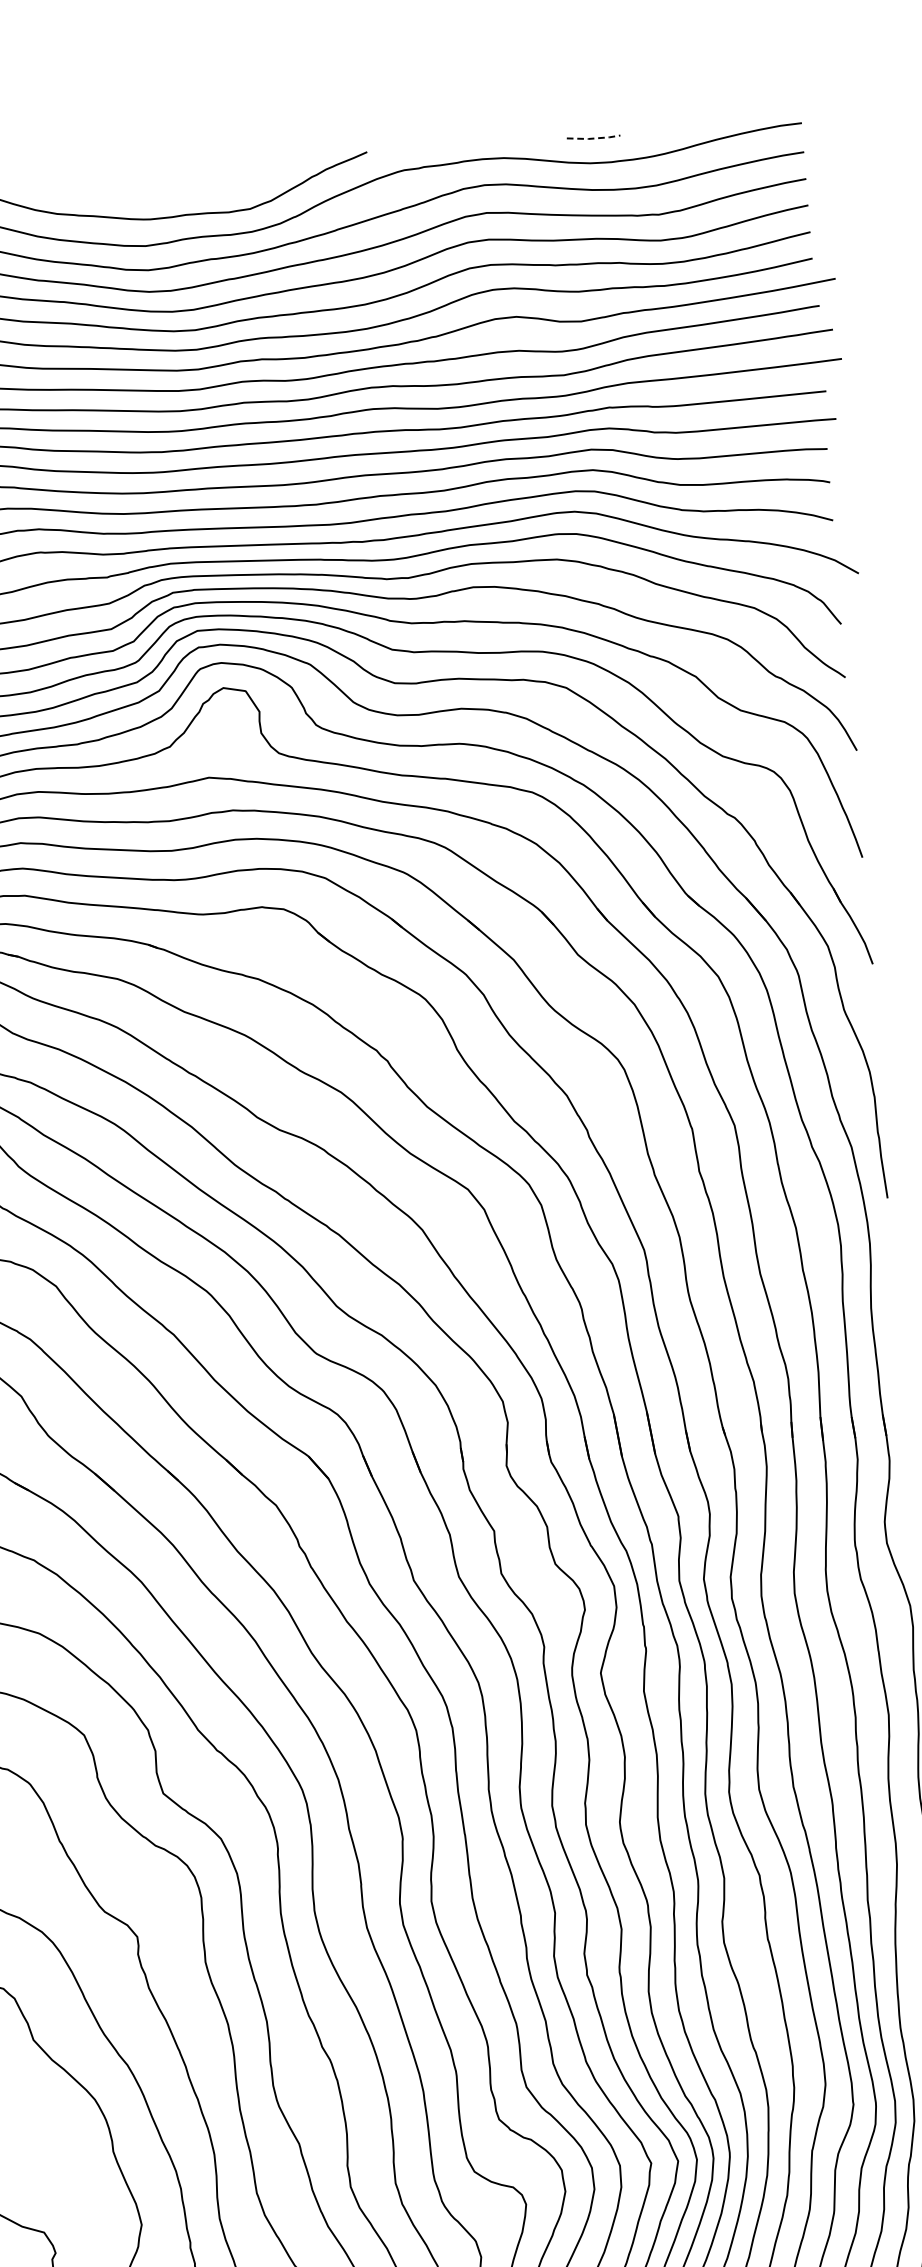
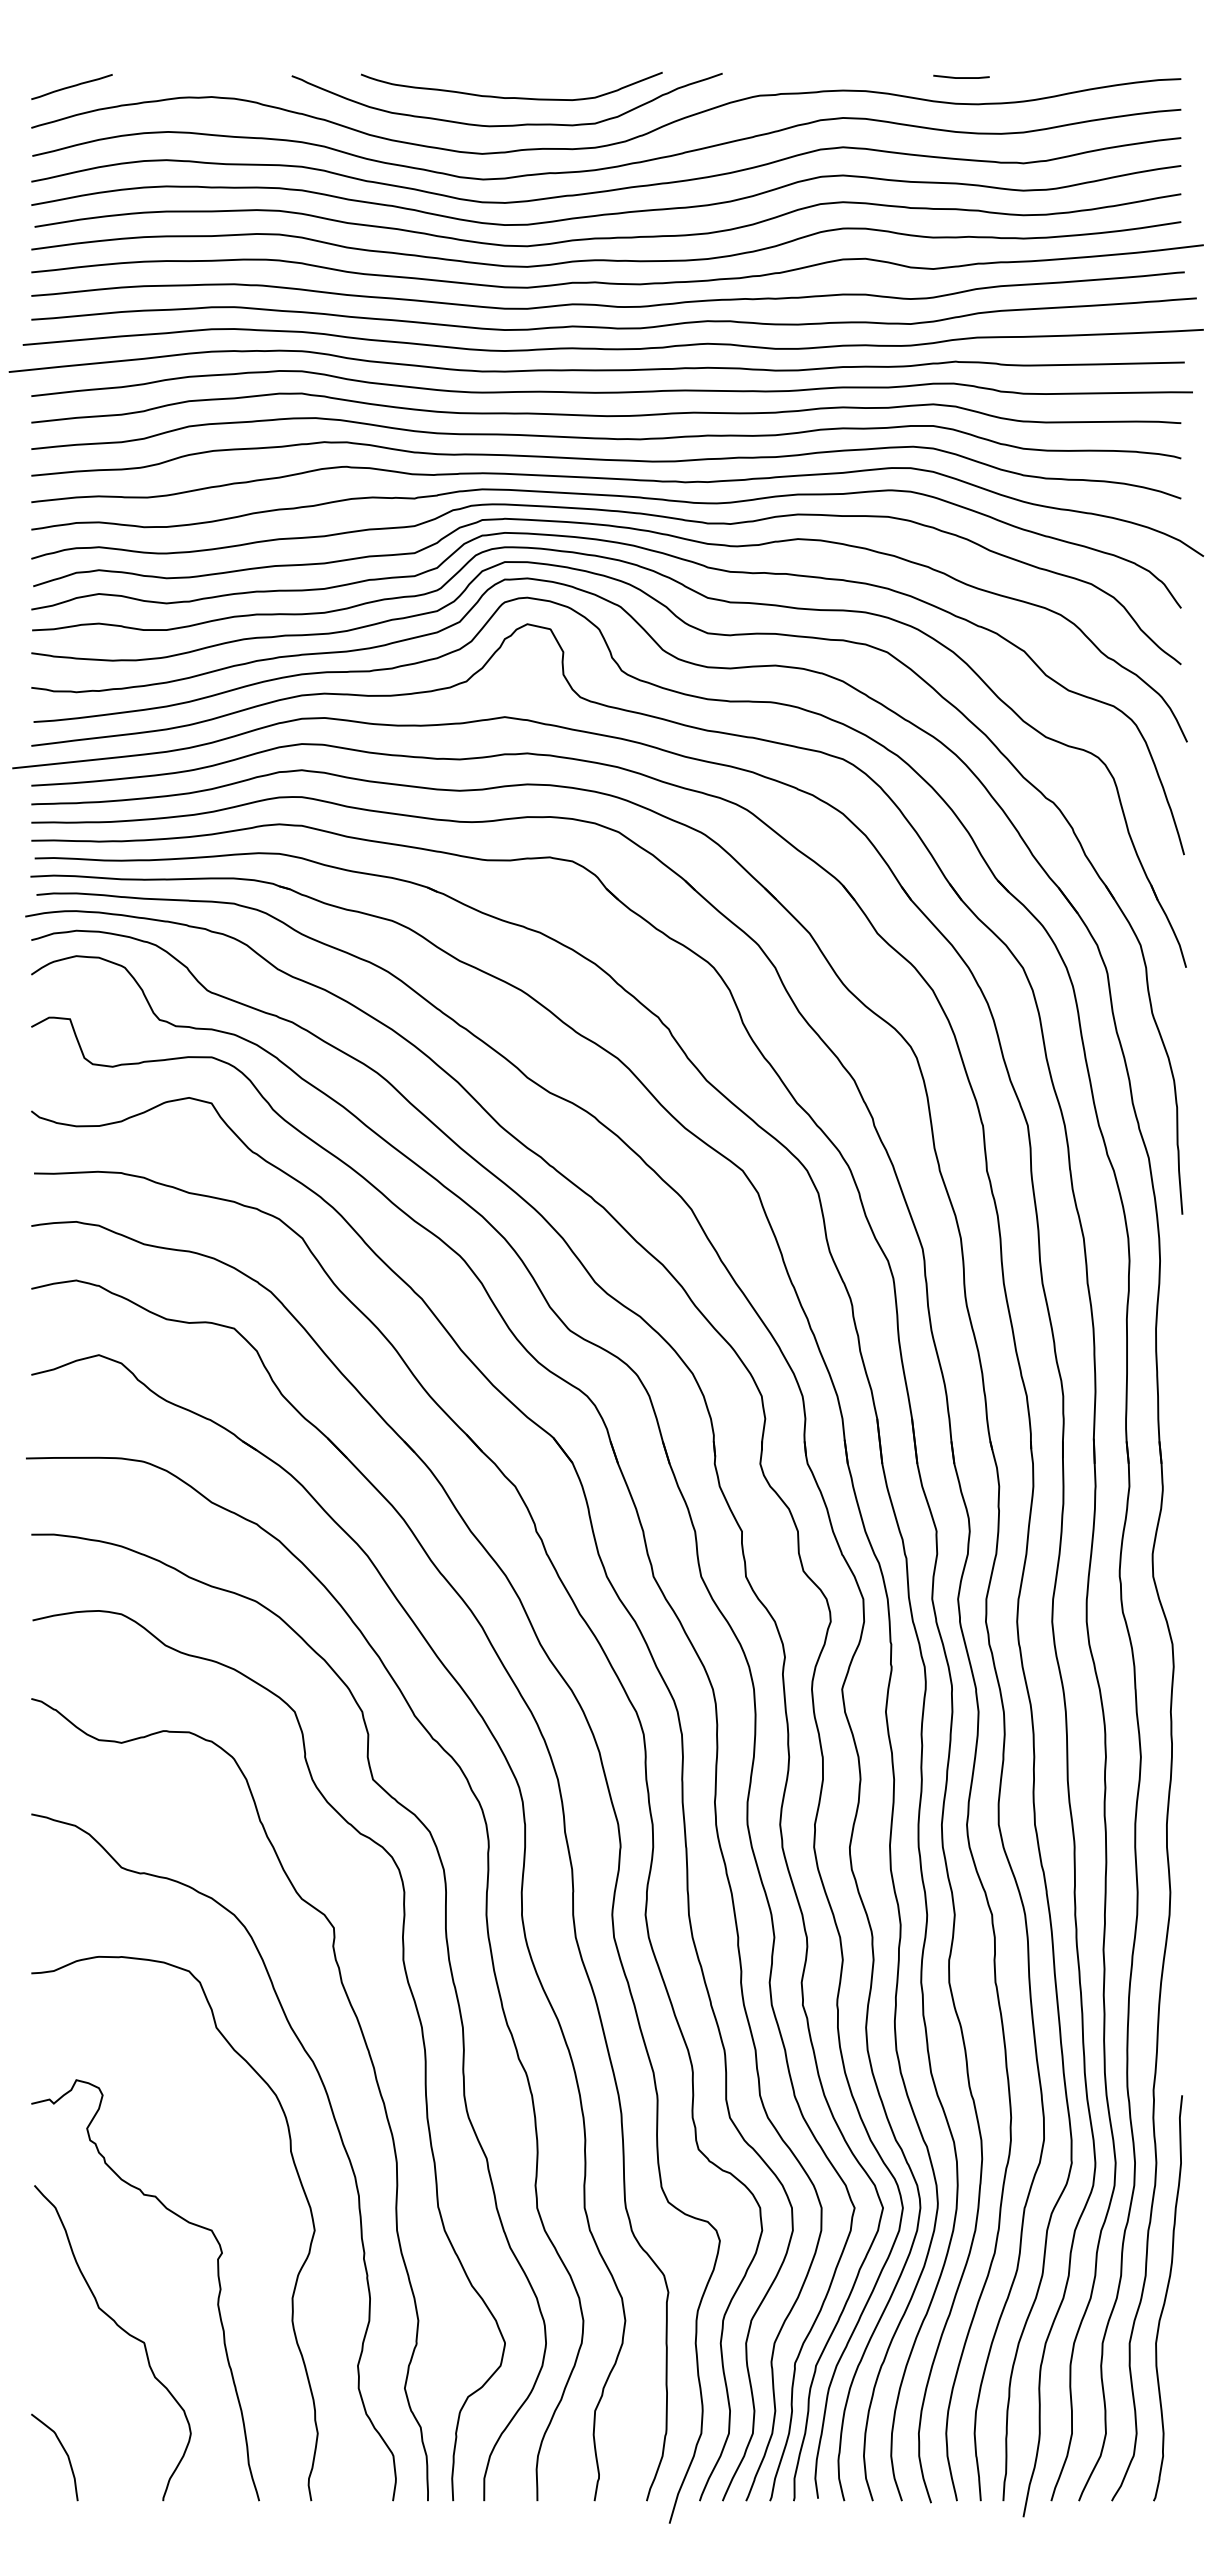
line: (593, 138) -> (961, 78), dashed -> solid
curve: (169, 190) -> (511, 97), added

